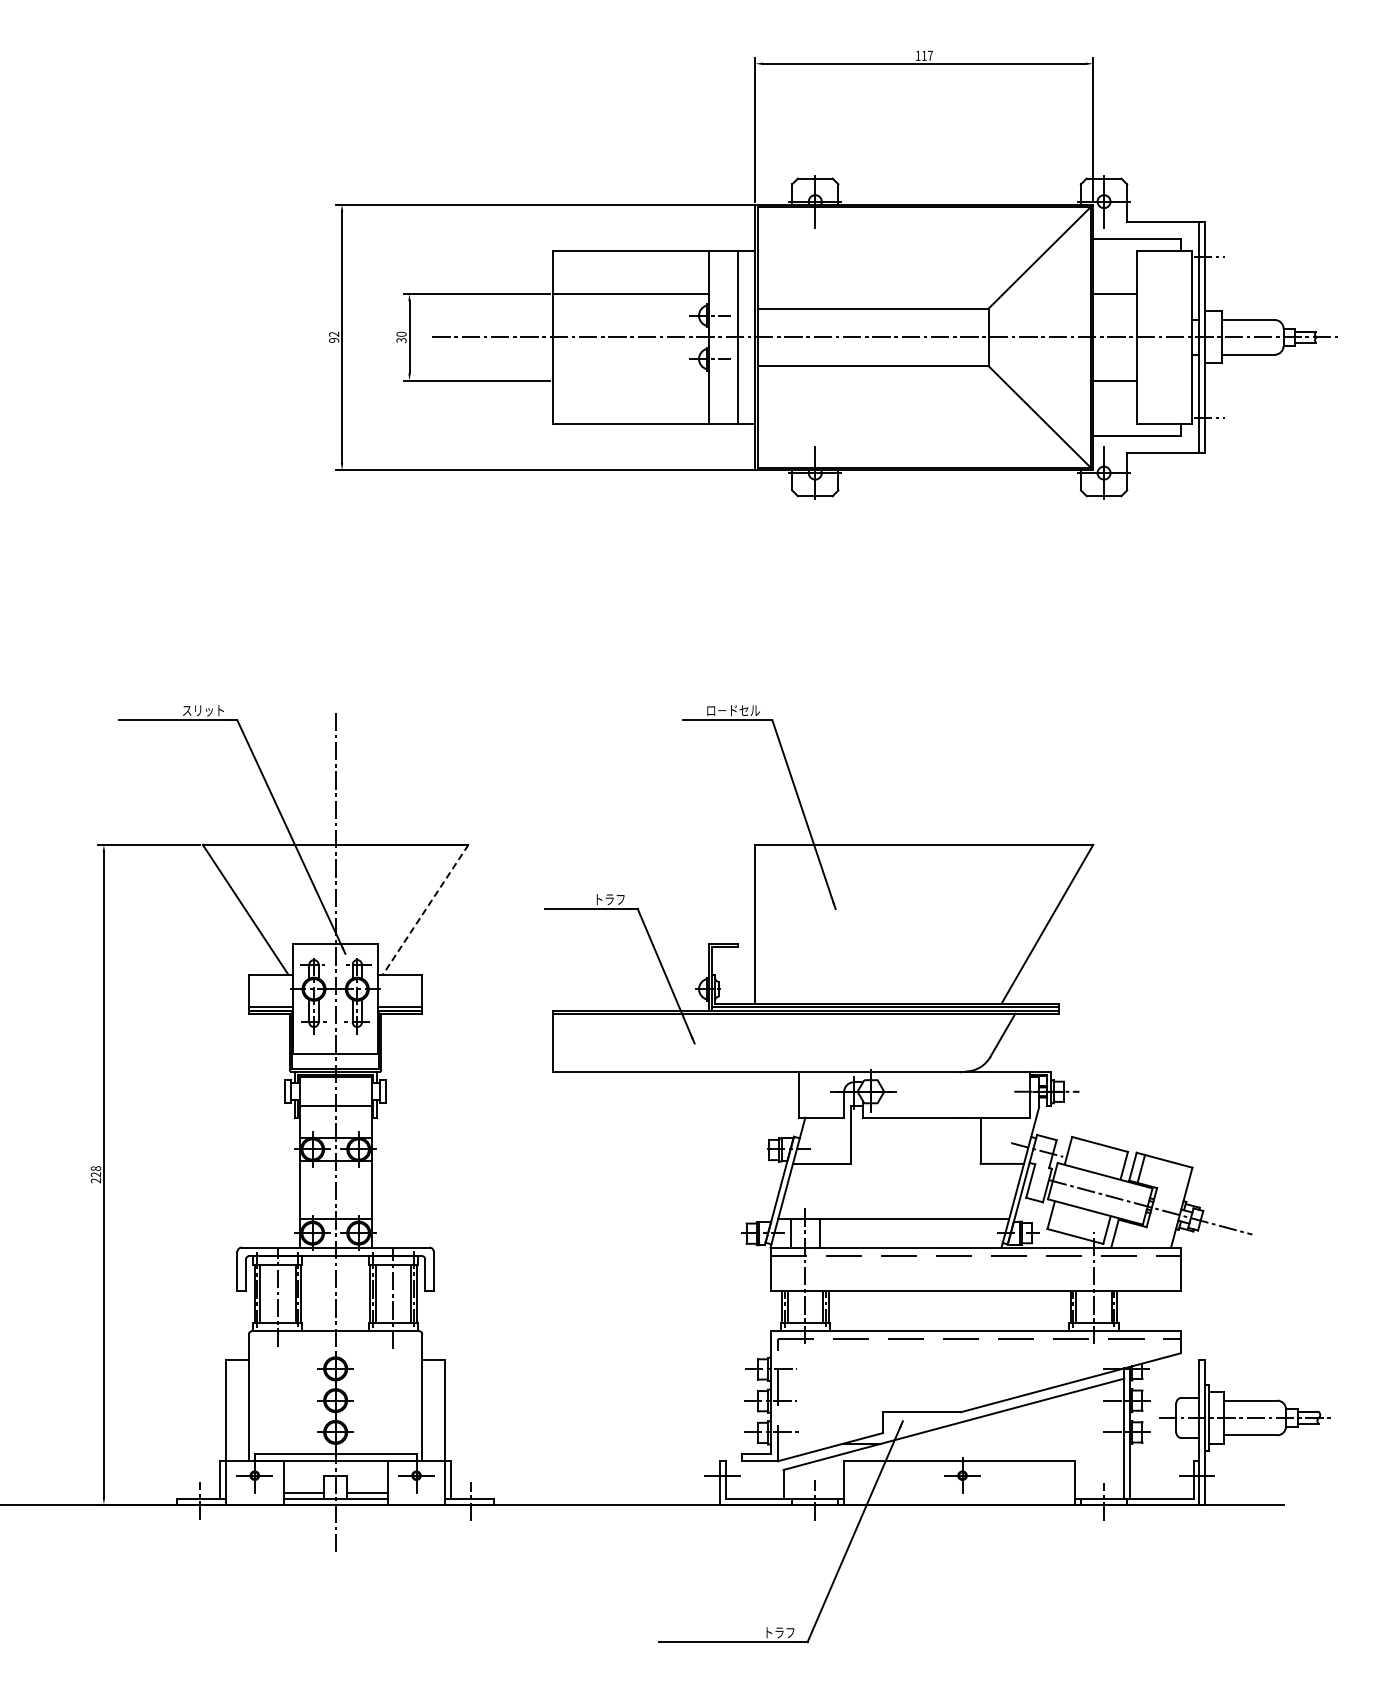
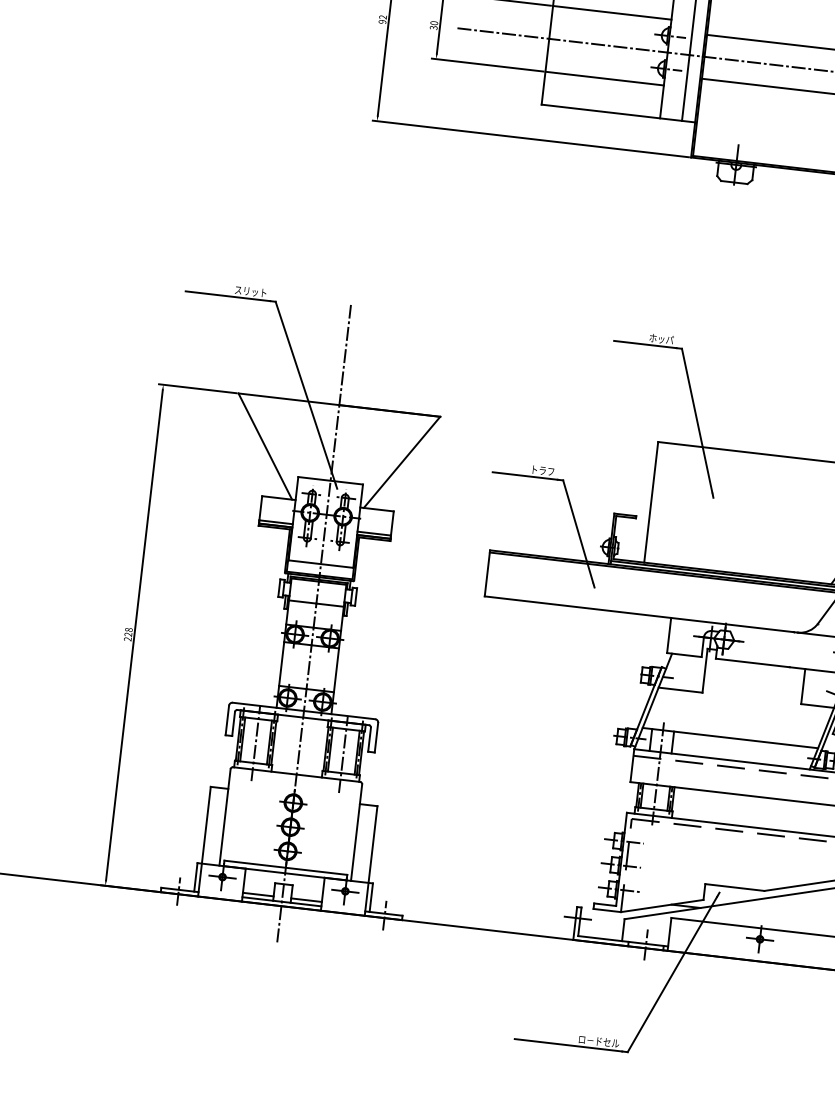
line: (631, 380) -> (604, 78), added
text: (733, 710) -> (653, 338), ロ－ドセル -> ホッパ
line: (425, 909) -> (401, 462), dashed -> solid
text: (768, 1632) -> (598, 1041), トラフ -> ロ－ドセル

